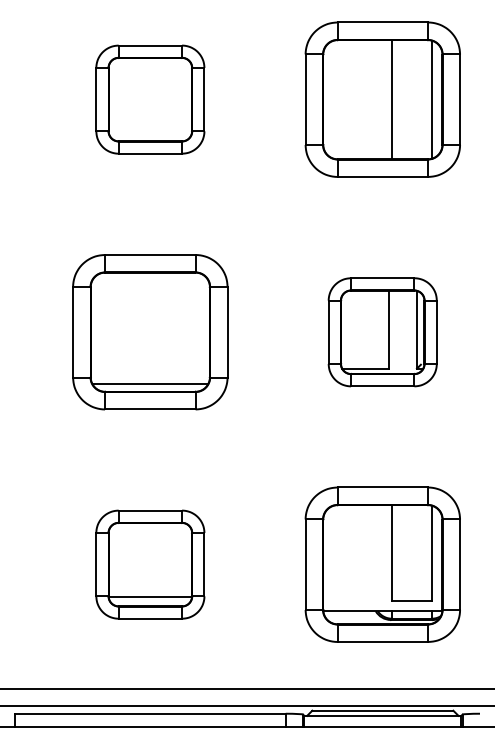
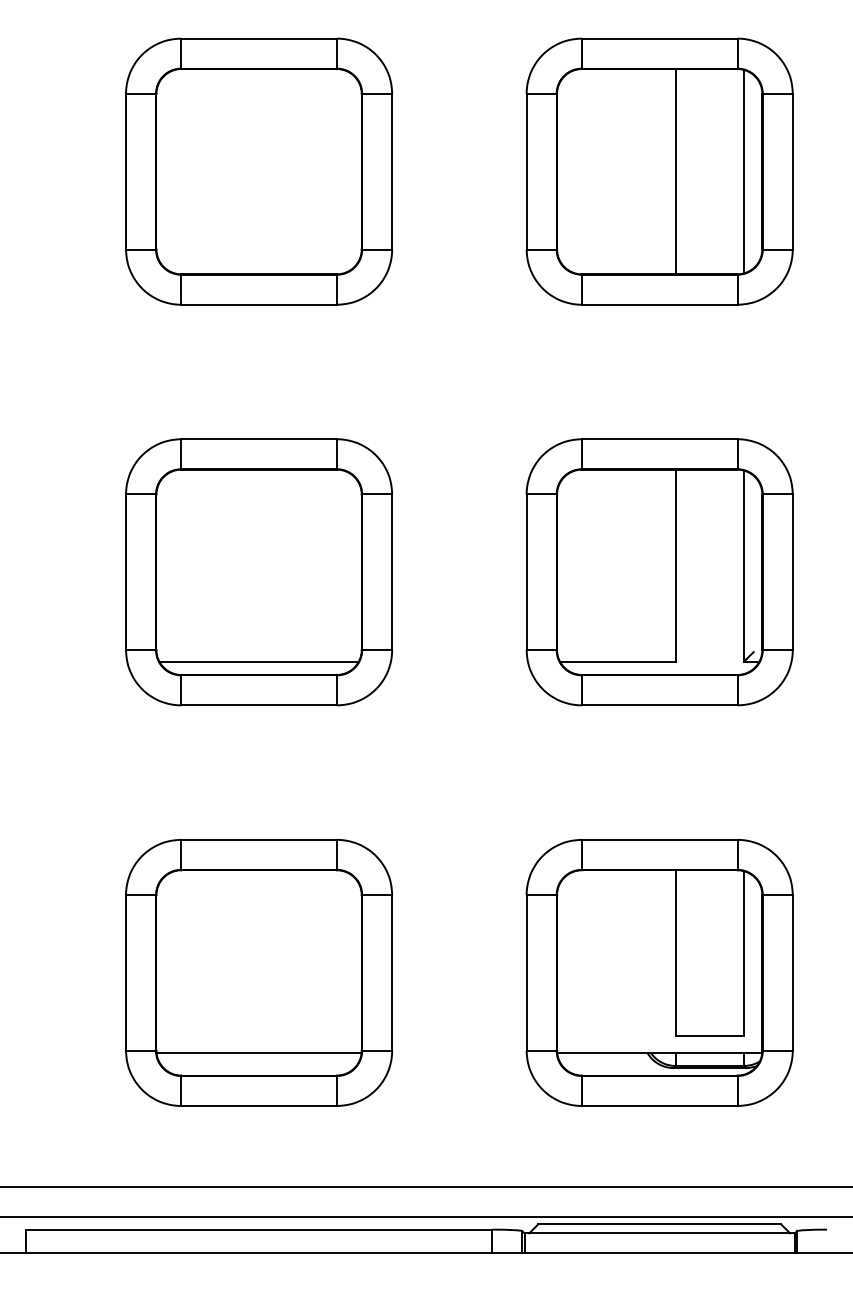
part: (150, 99) -> (259, 171), size x1.43
part: (382, 332) -> (659, 572), size x1.43
part: (150, 564) -> (259, 972), size x1.43

